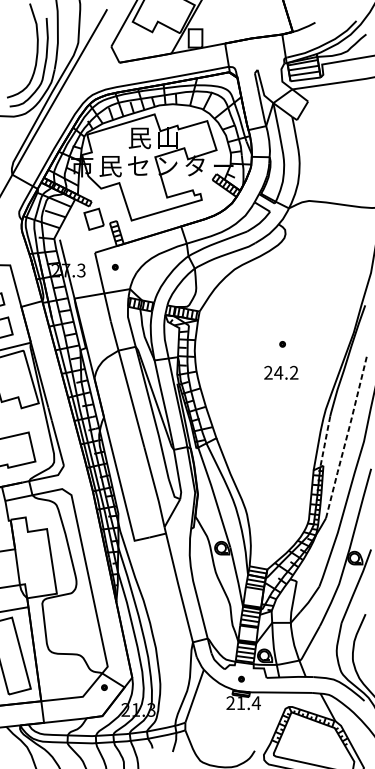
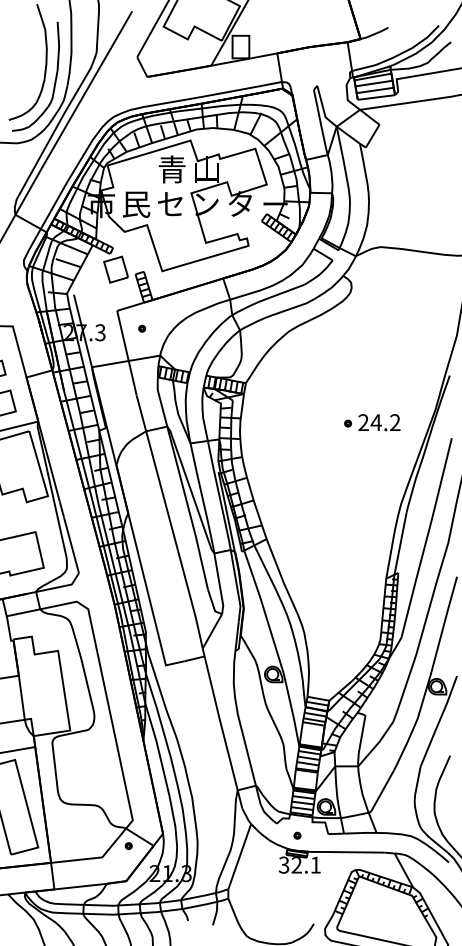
text: (139, 137) -> (172, 169), 民 -> 青
text: (281, 372) -> (379, 422), moved
line: (347, 436) -> (427, 537), dashed -> solid
line: (325, 441) -> (400, 543), dashed -> solid
text: (243, 702) -> (299, 864), 21.4 -> 32.1

